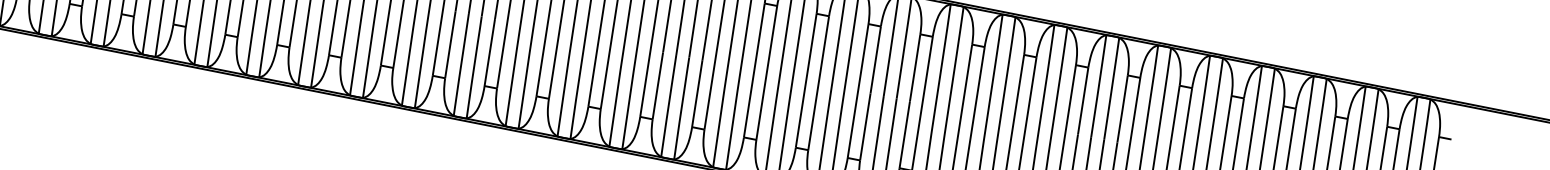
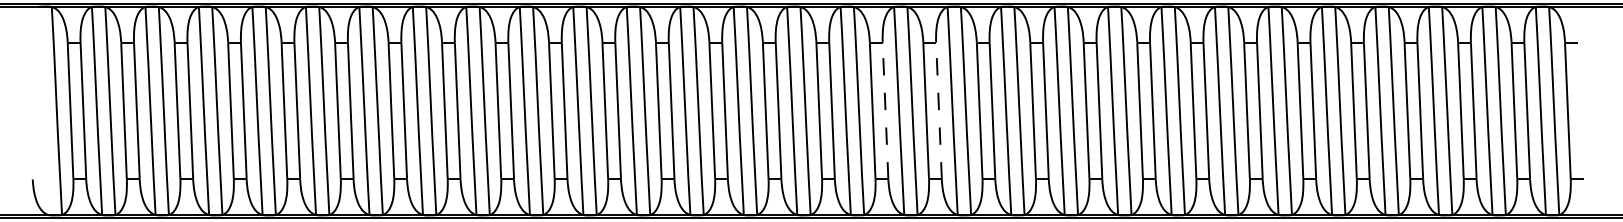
line: (766, 73) -> (885, 111), solid -> dashed
line: (819, 83) -> (939, 111), solid -> dashed

